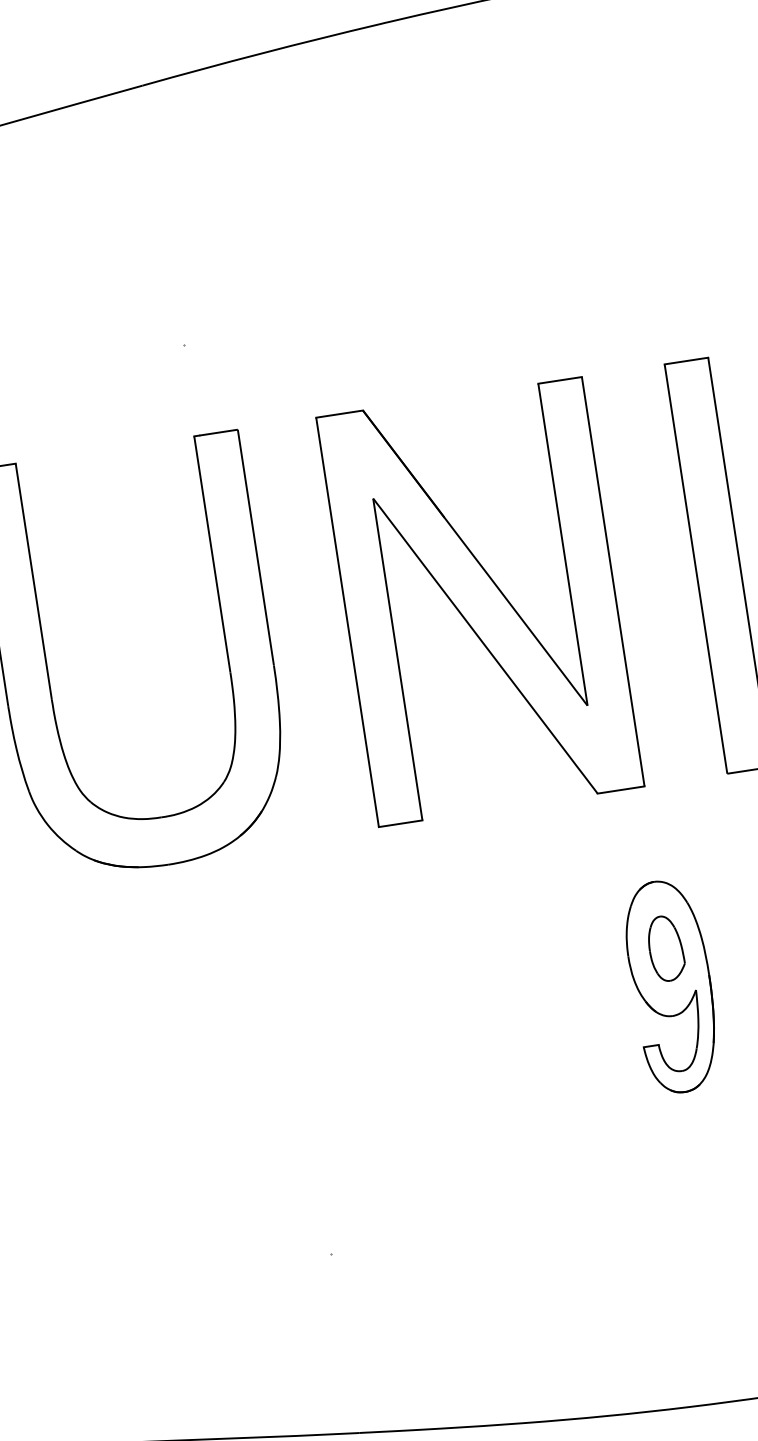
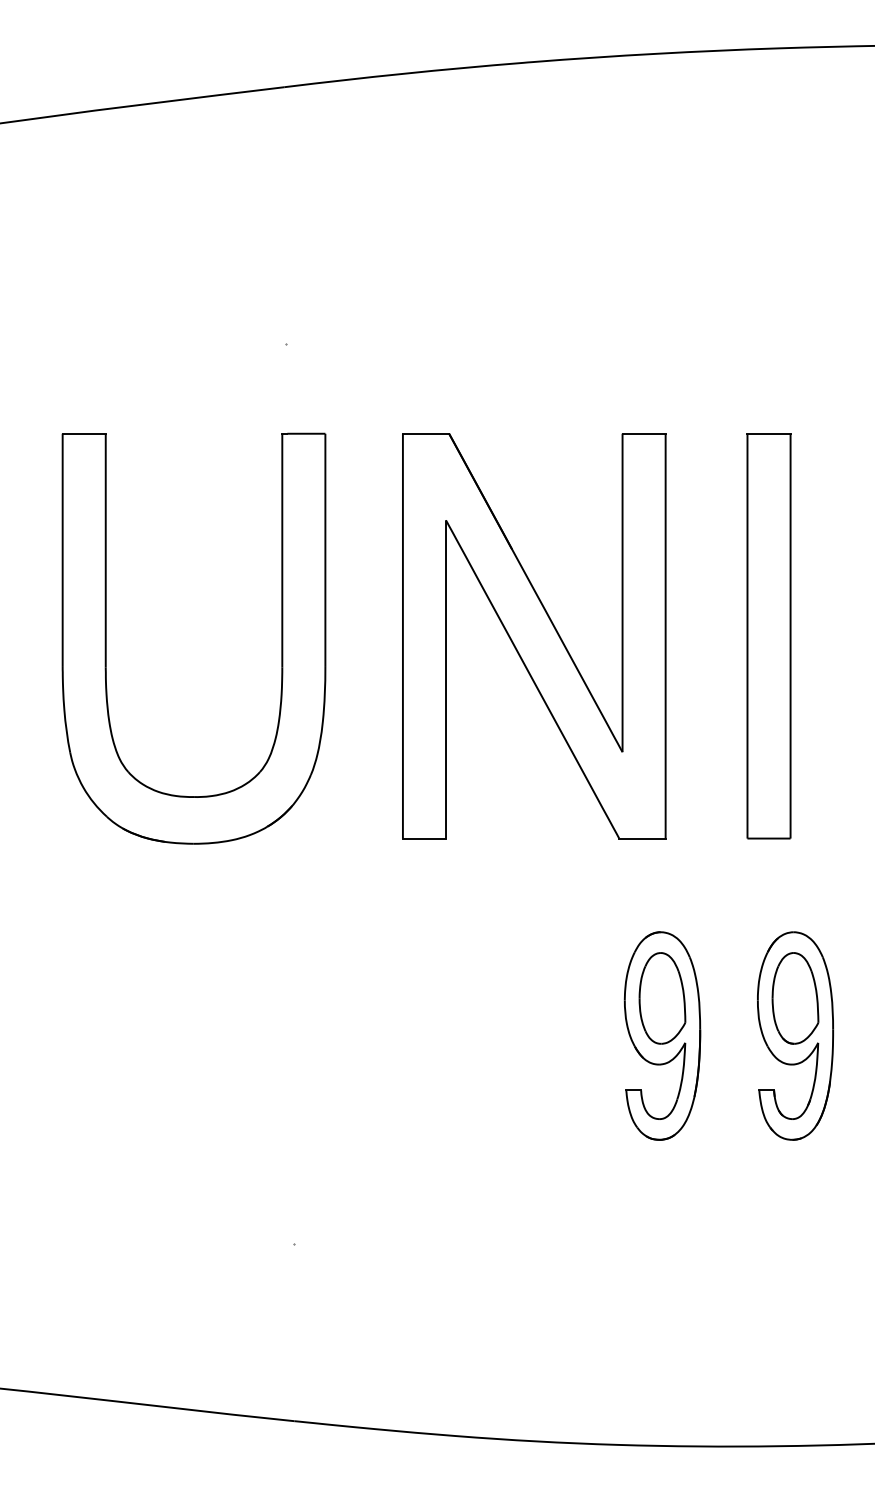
part: (666, 948) -> (662, 998), size x1.43

